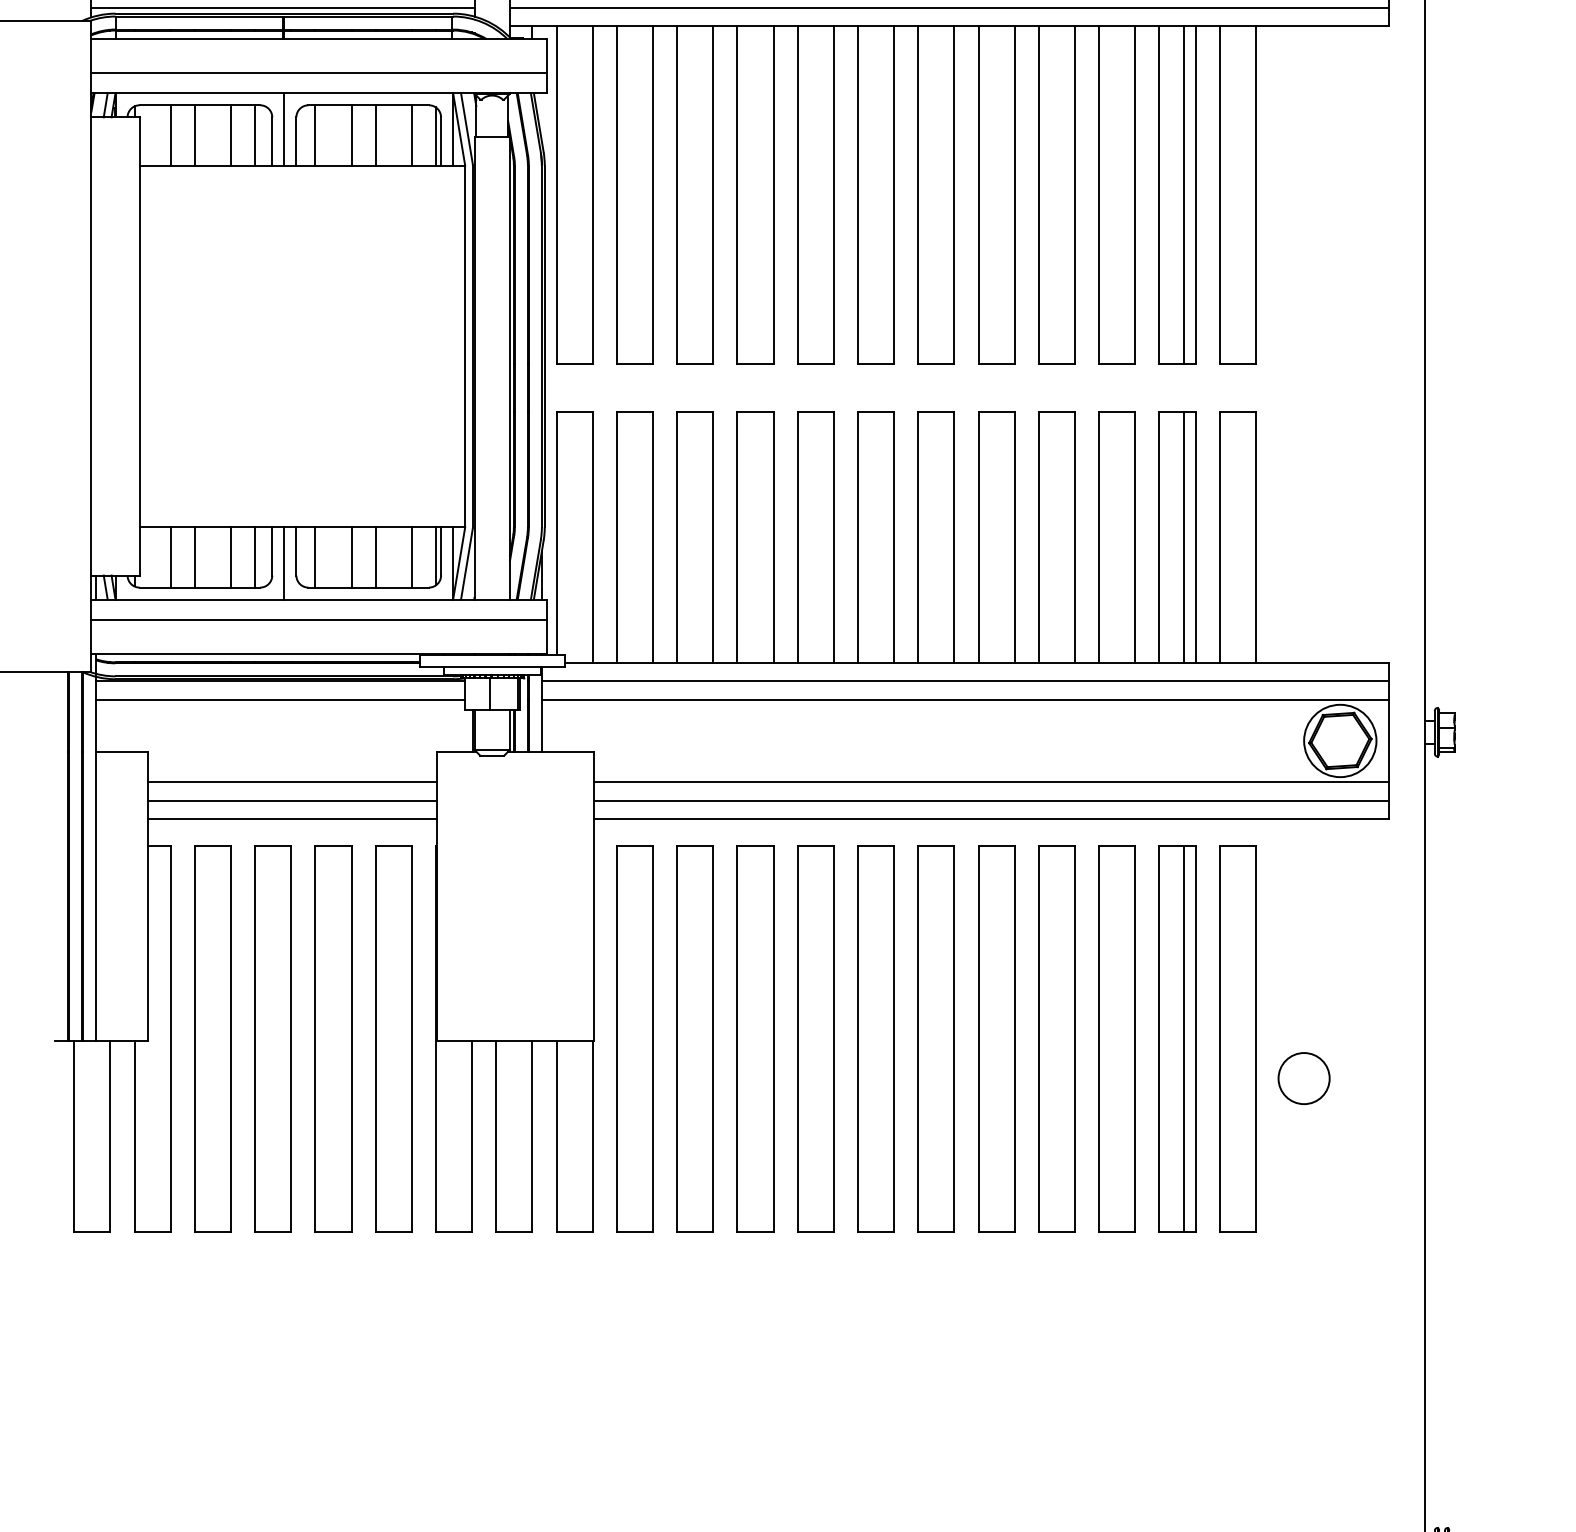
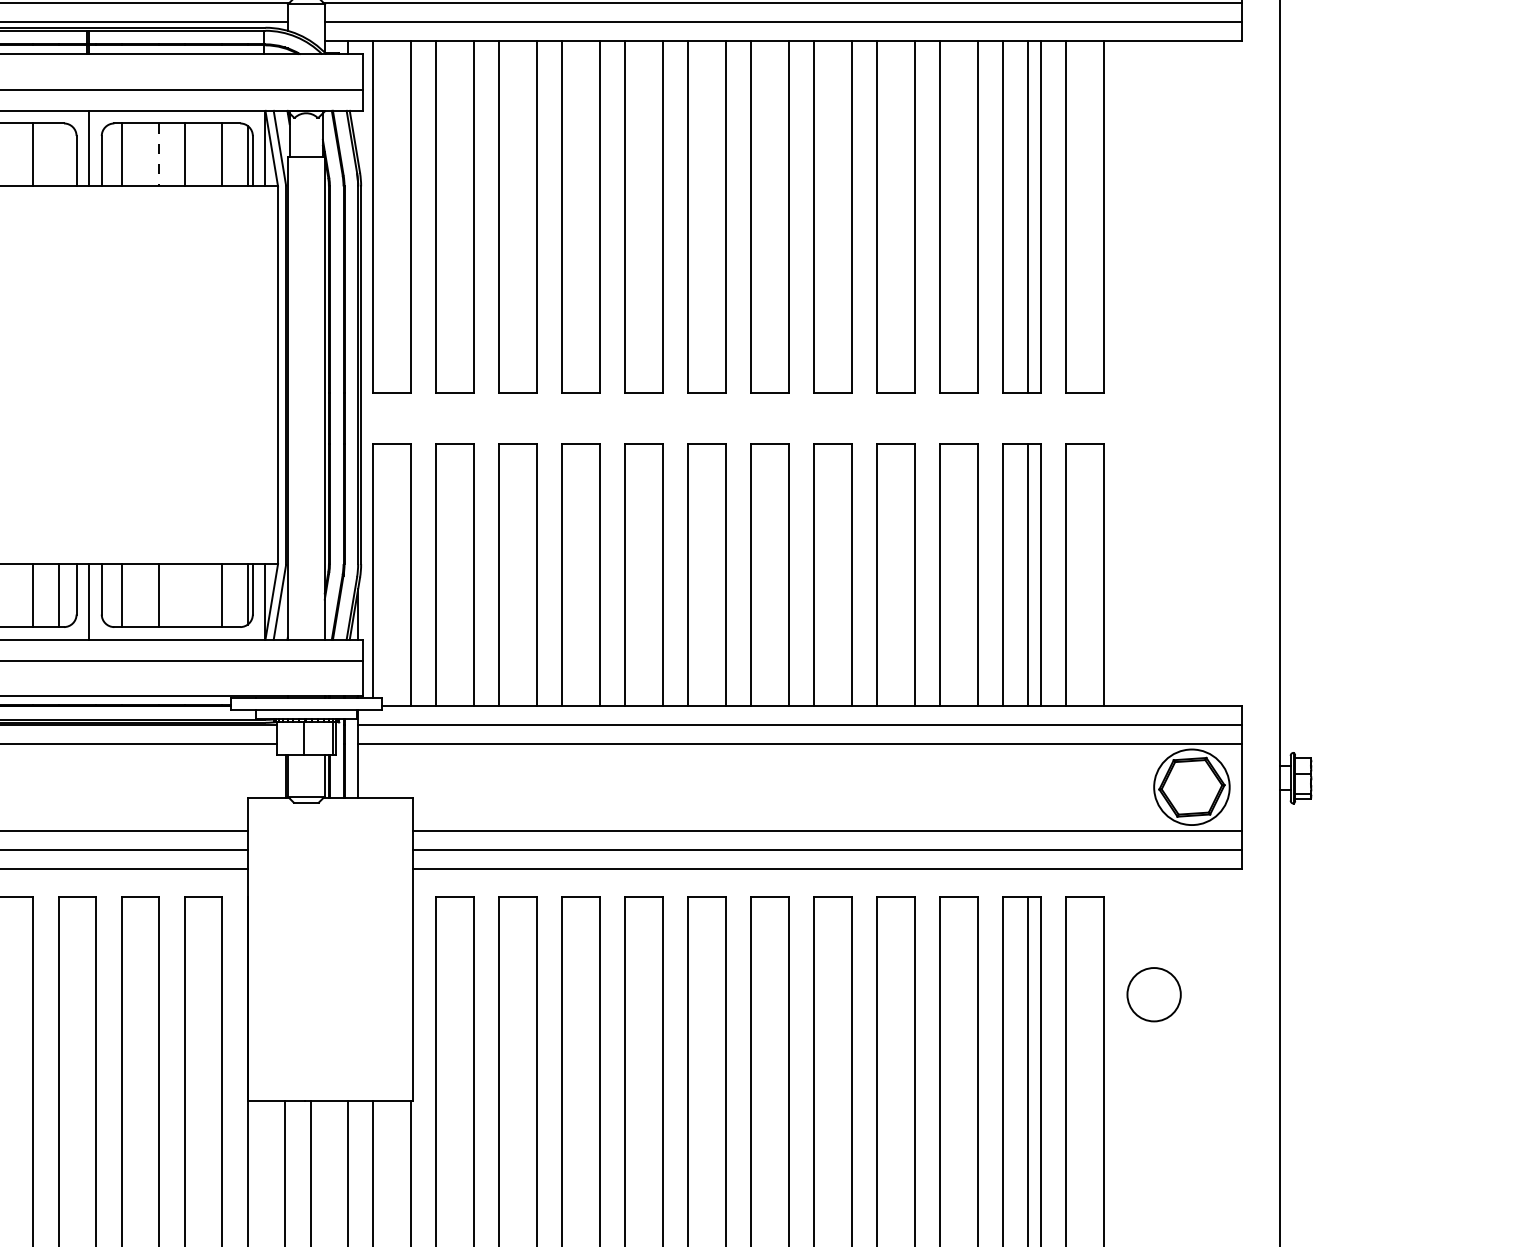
line: (255, 135) -> (59, 154), removed
line: (351, 135) -> (159, 154), solid -> dashed
line: (375, 557) -> (184, 595), removed
circle: (1303, 1078) -> (1153, 994), moved

